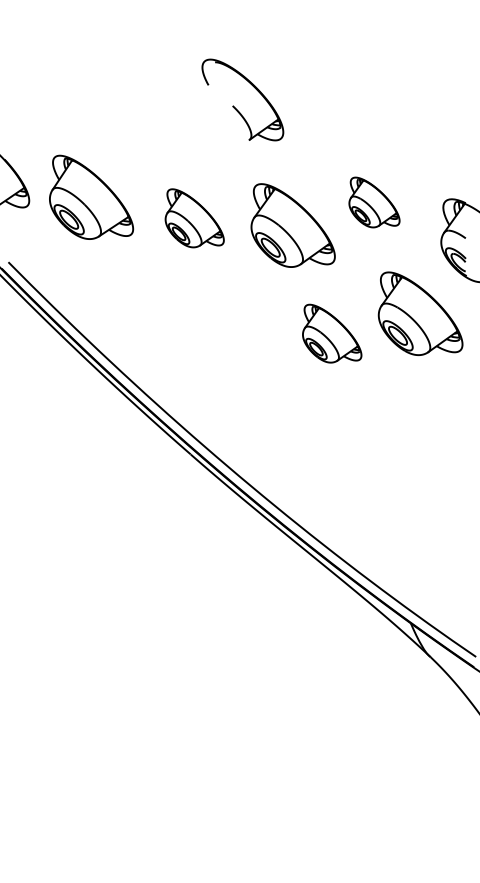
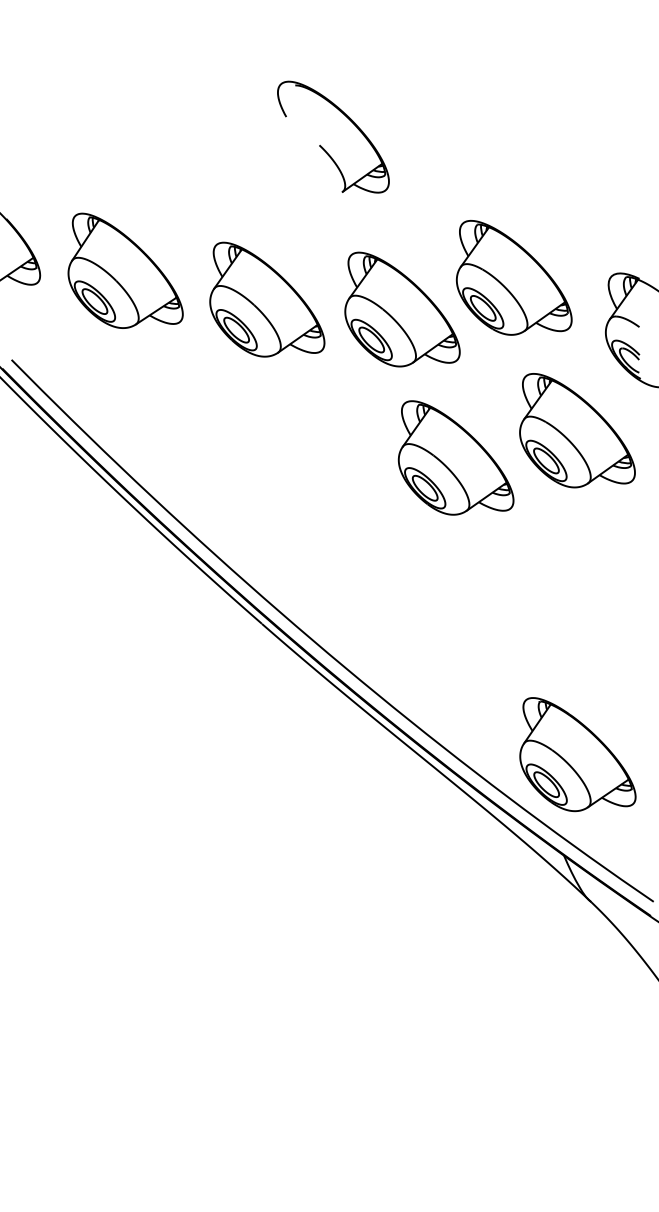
part: (374, 202) -> (513, 277), size x1.67
part: (194, 218) -> (267, 299), size x1.43
part: (331, 333) -> (455, 457), size x1.43
part: (420, 549) -> (577, 754), added

